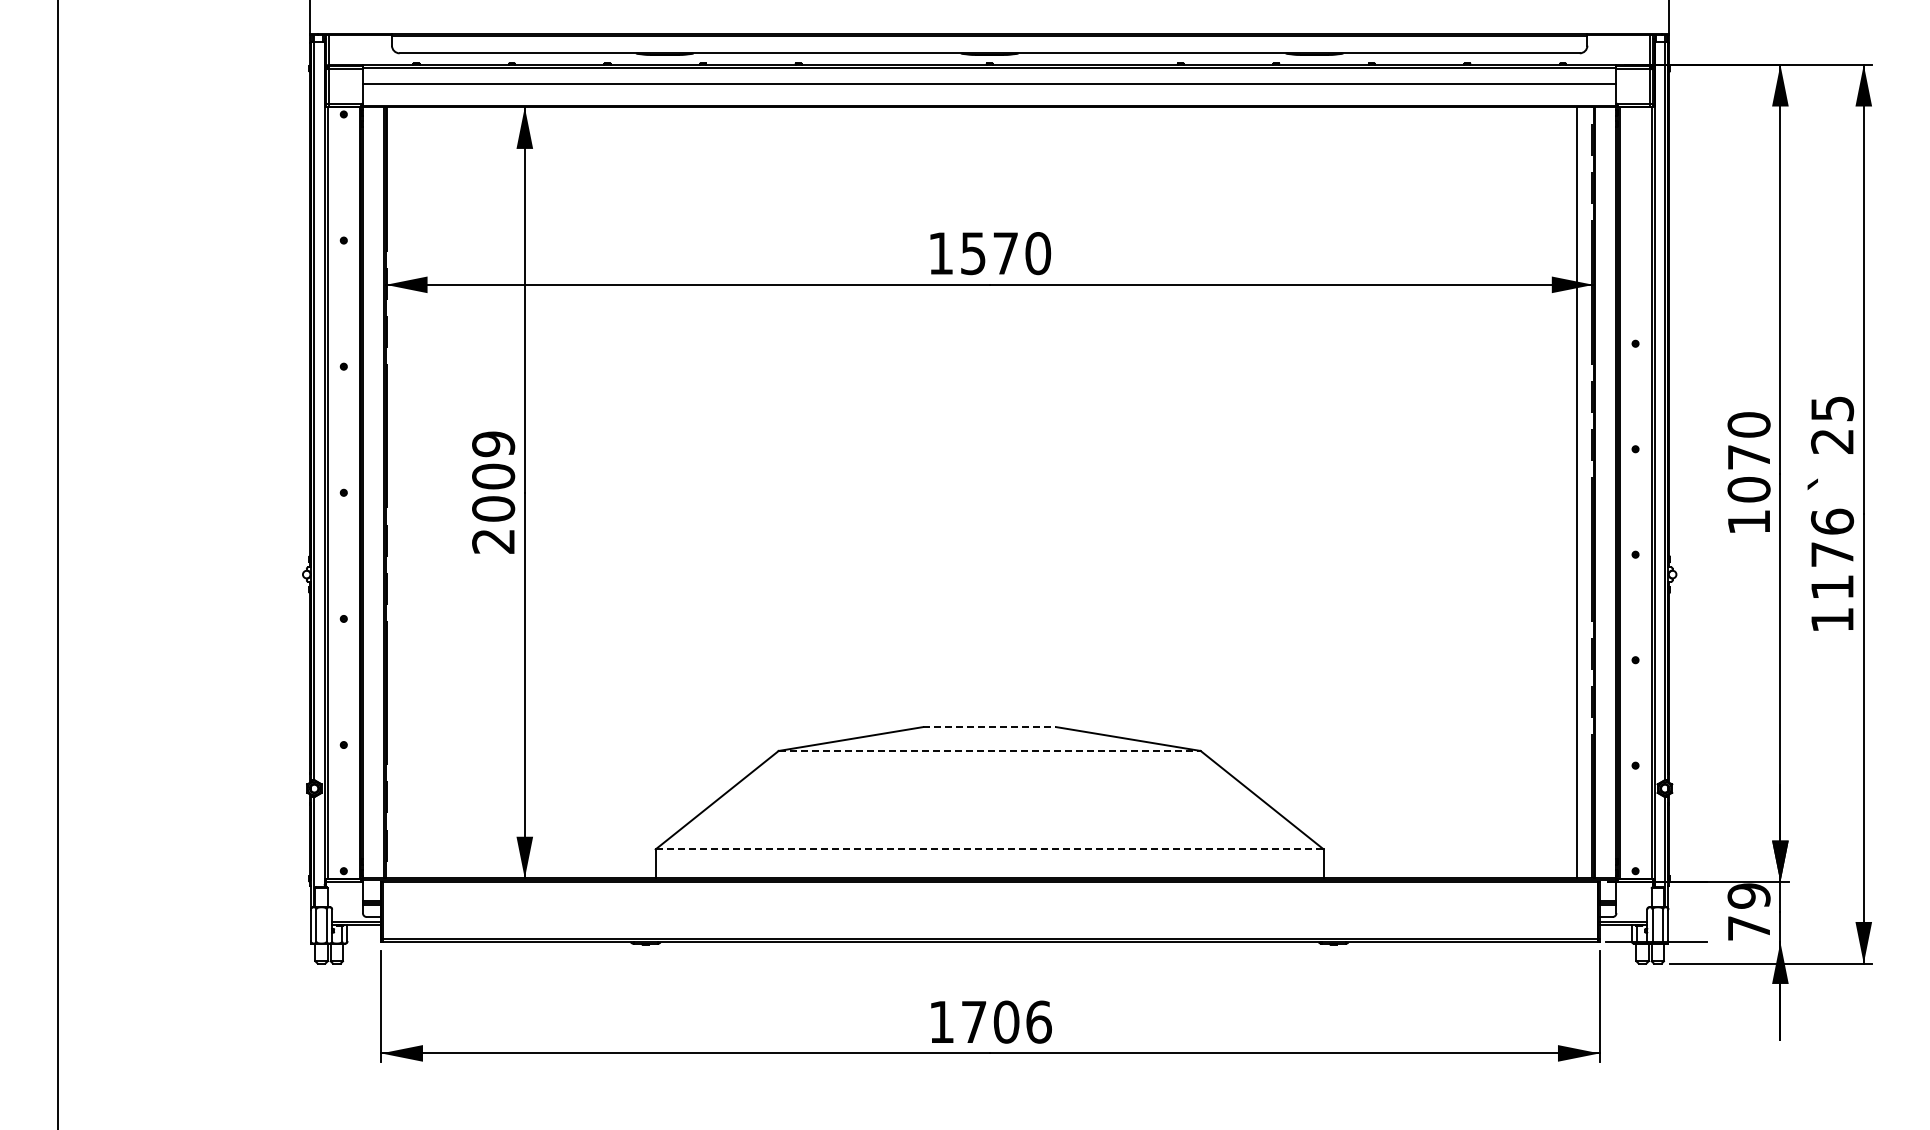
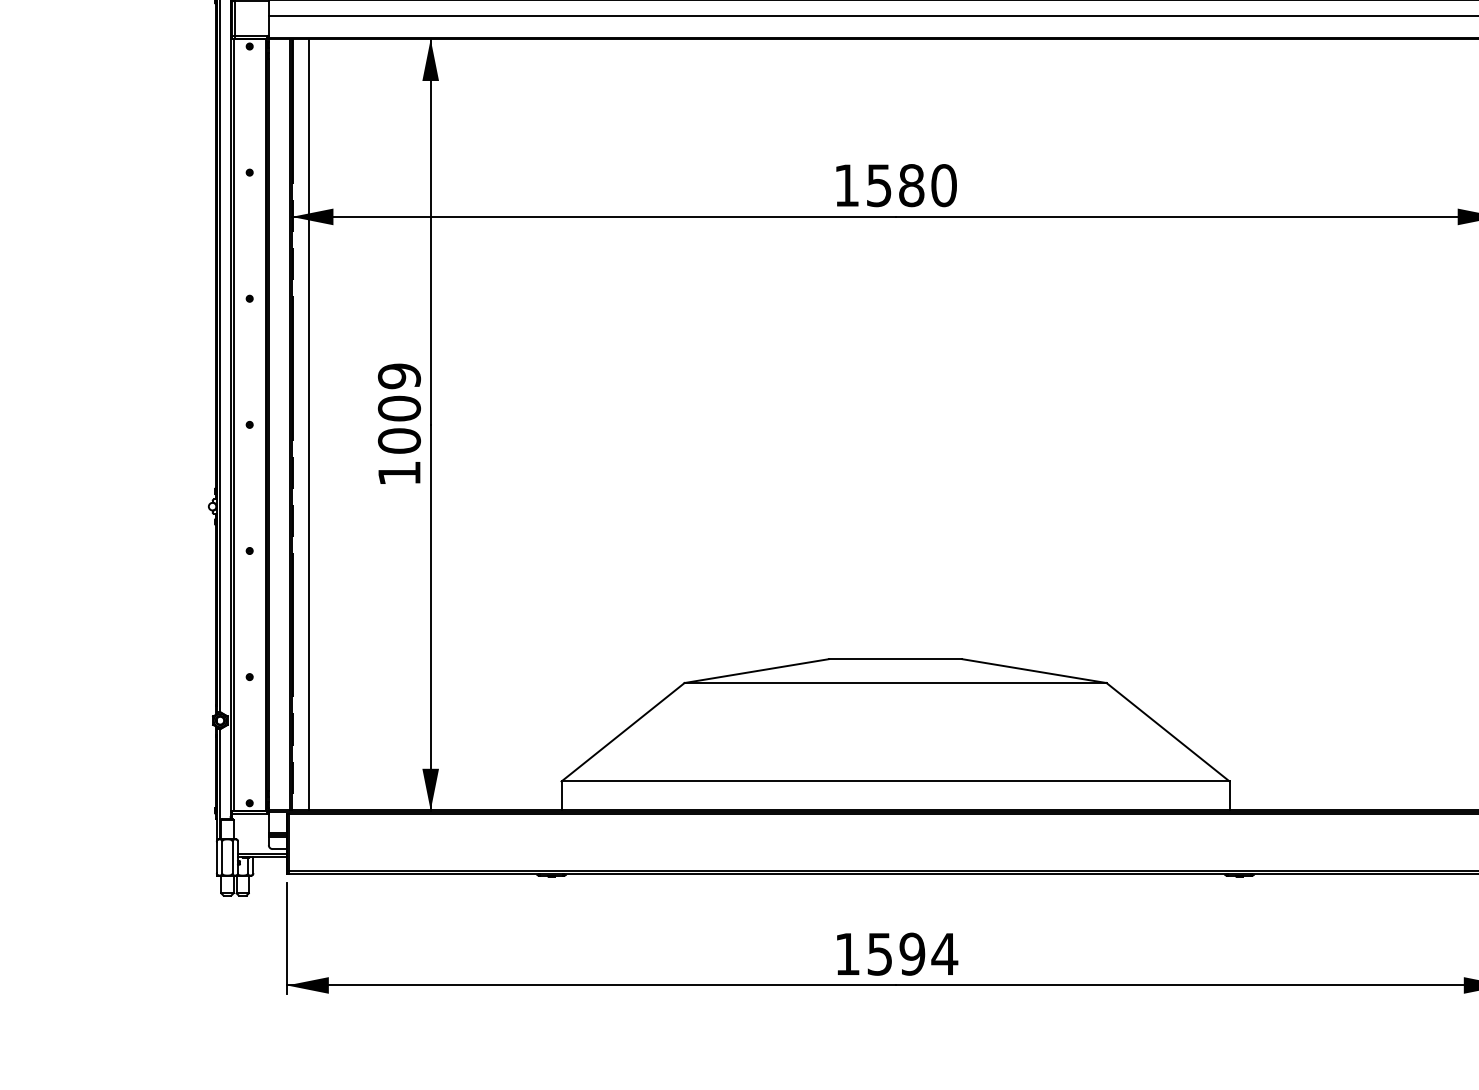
text: (1005, 253) -> (911, 185), 1570 -> 1580
line: (402, 492) -> (308, 424), added
text: (493, 541) -> (399, 473), 2009 -> 1009
line: (990, 727) -> (896, 659), dashed -> solid
line: (989, 750) -> (895, 682), dashed -> solid
line: (990, 849) -> (896, 781), dashed -> solid
text: (1007, 1021) -> (913, 953), 1706 -> 1594

